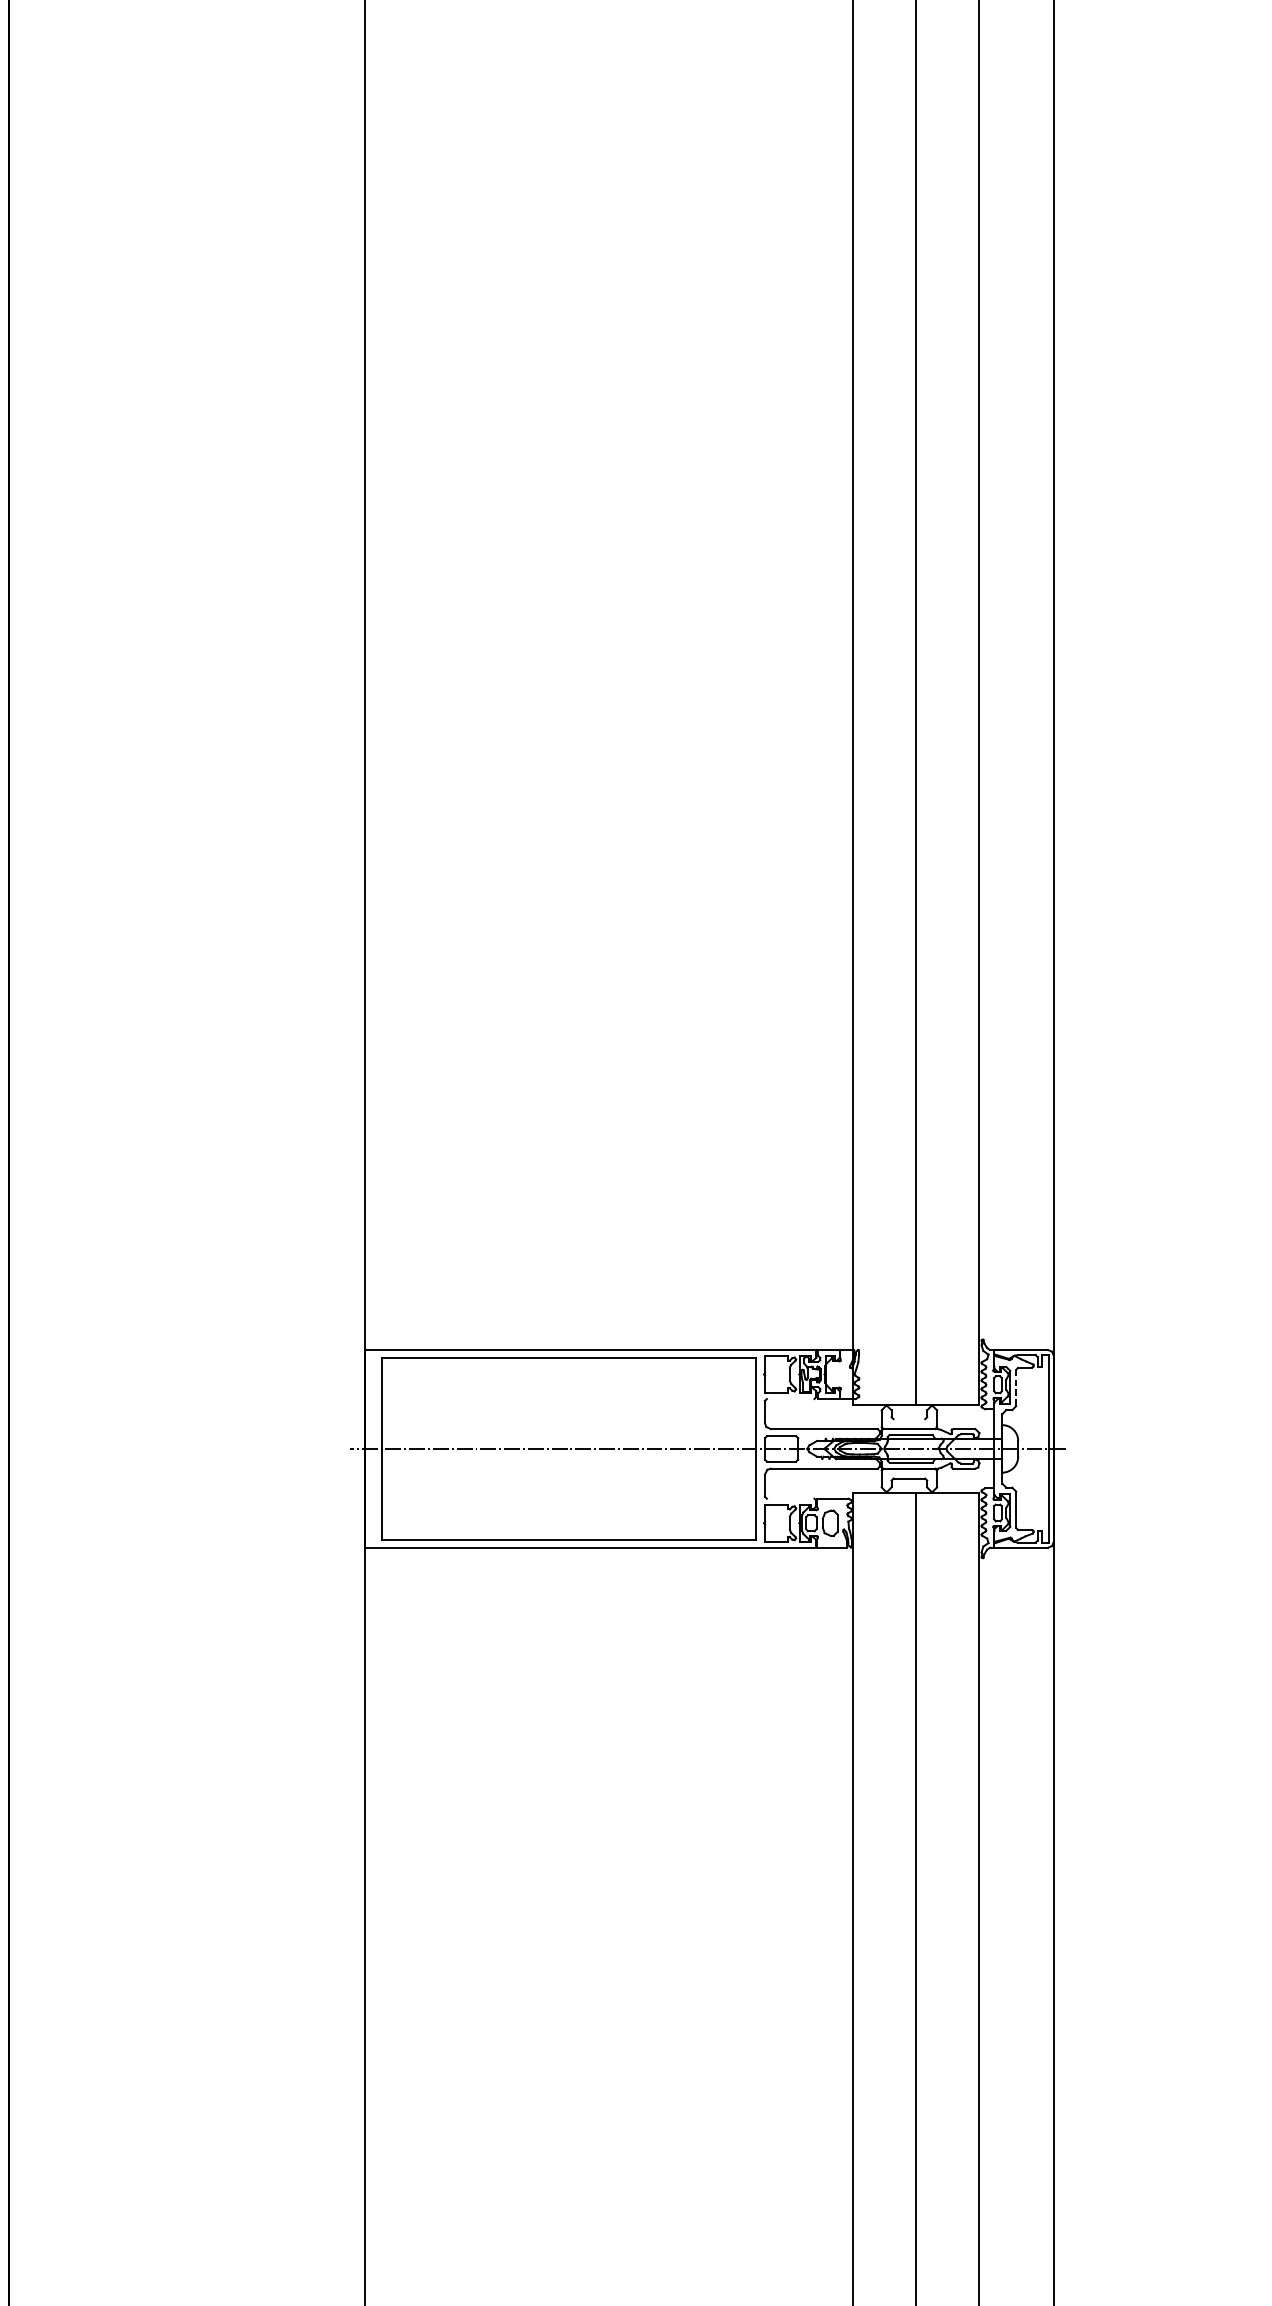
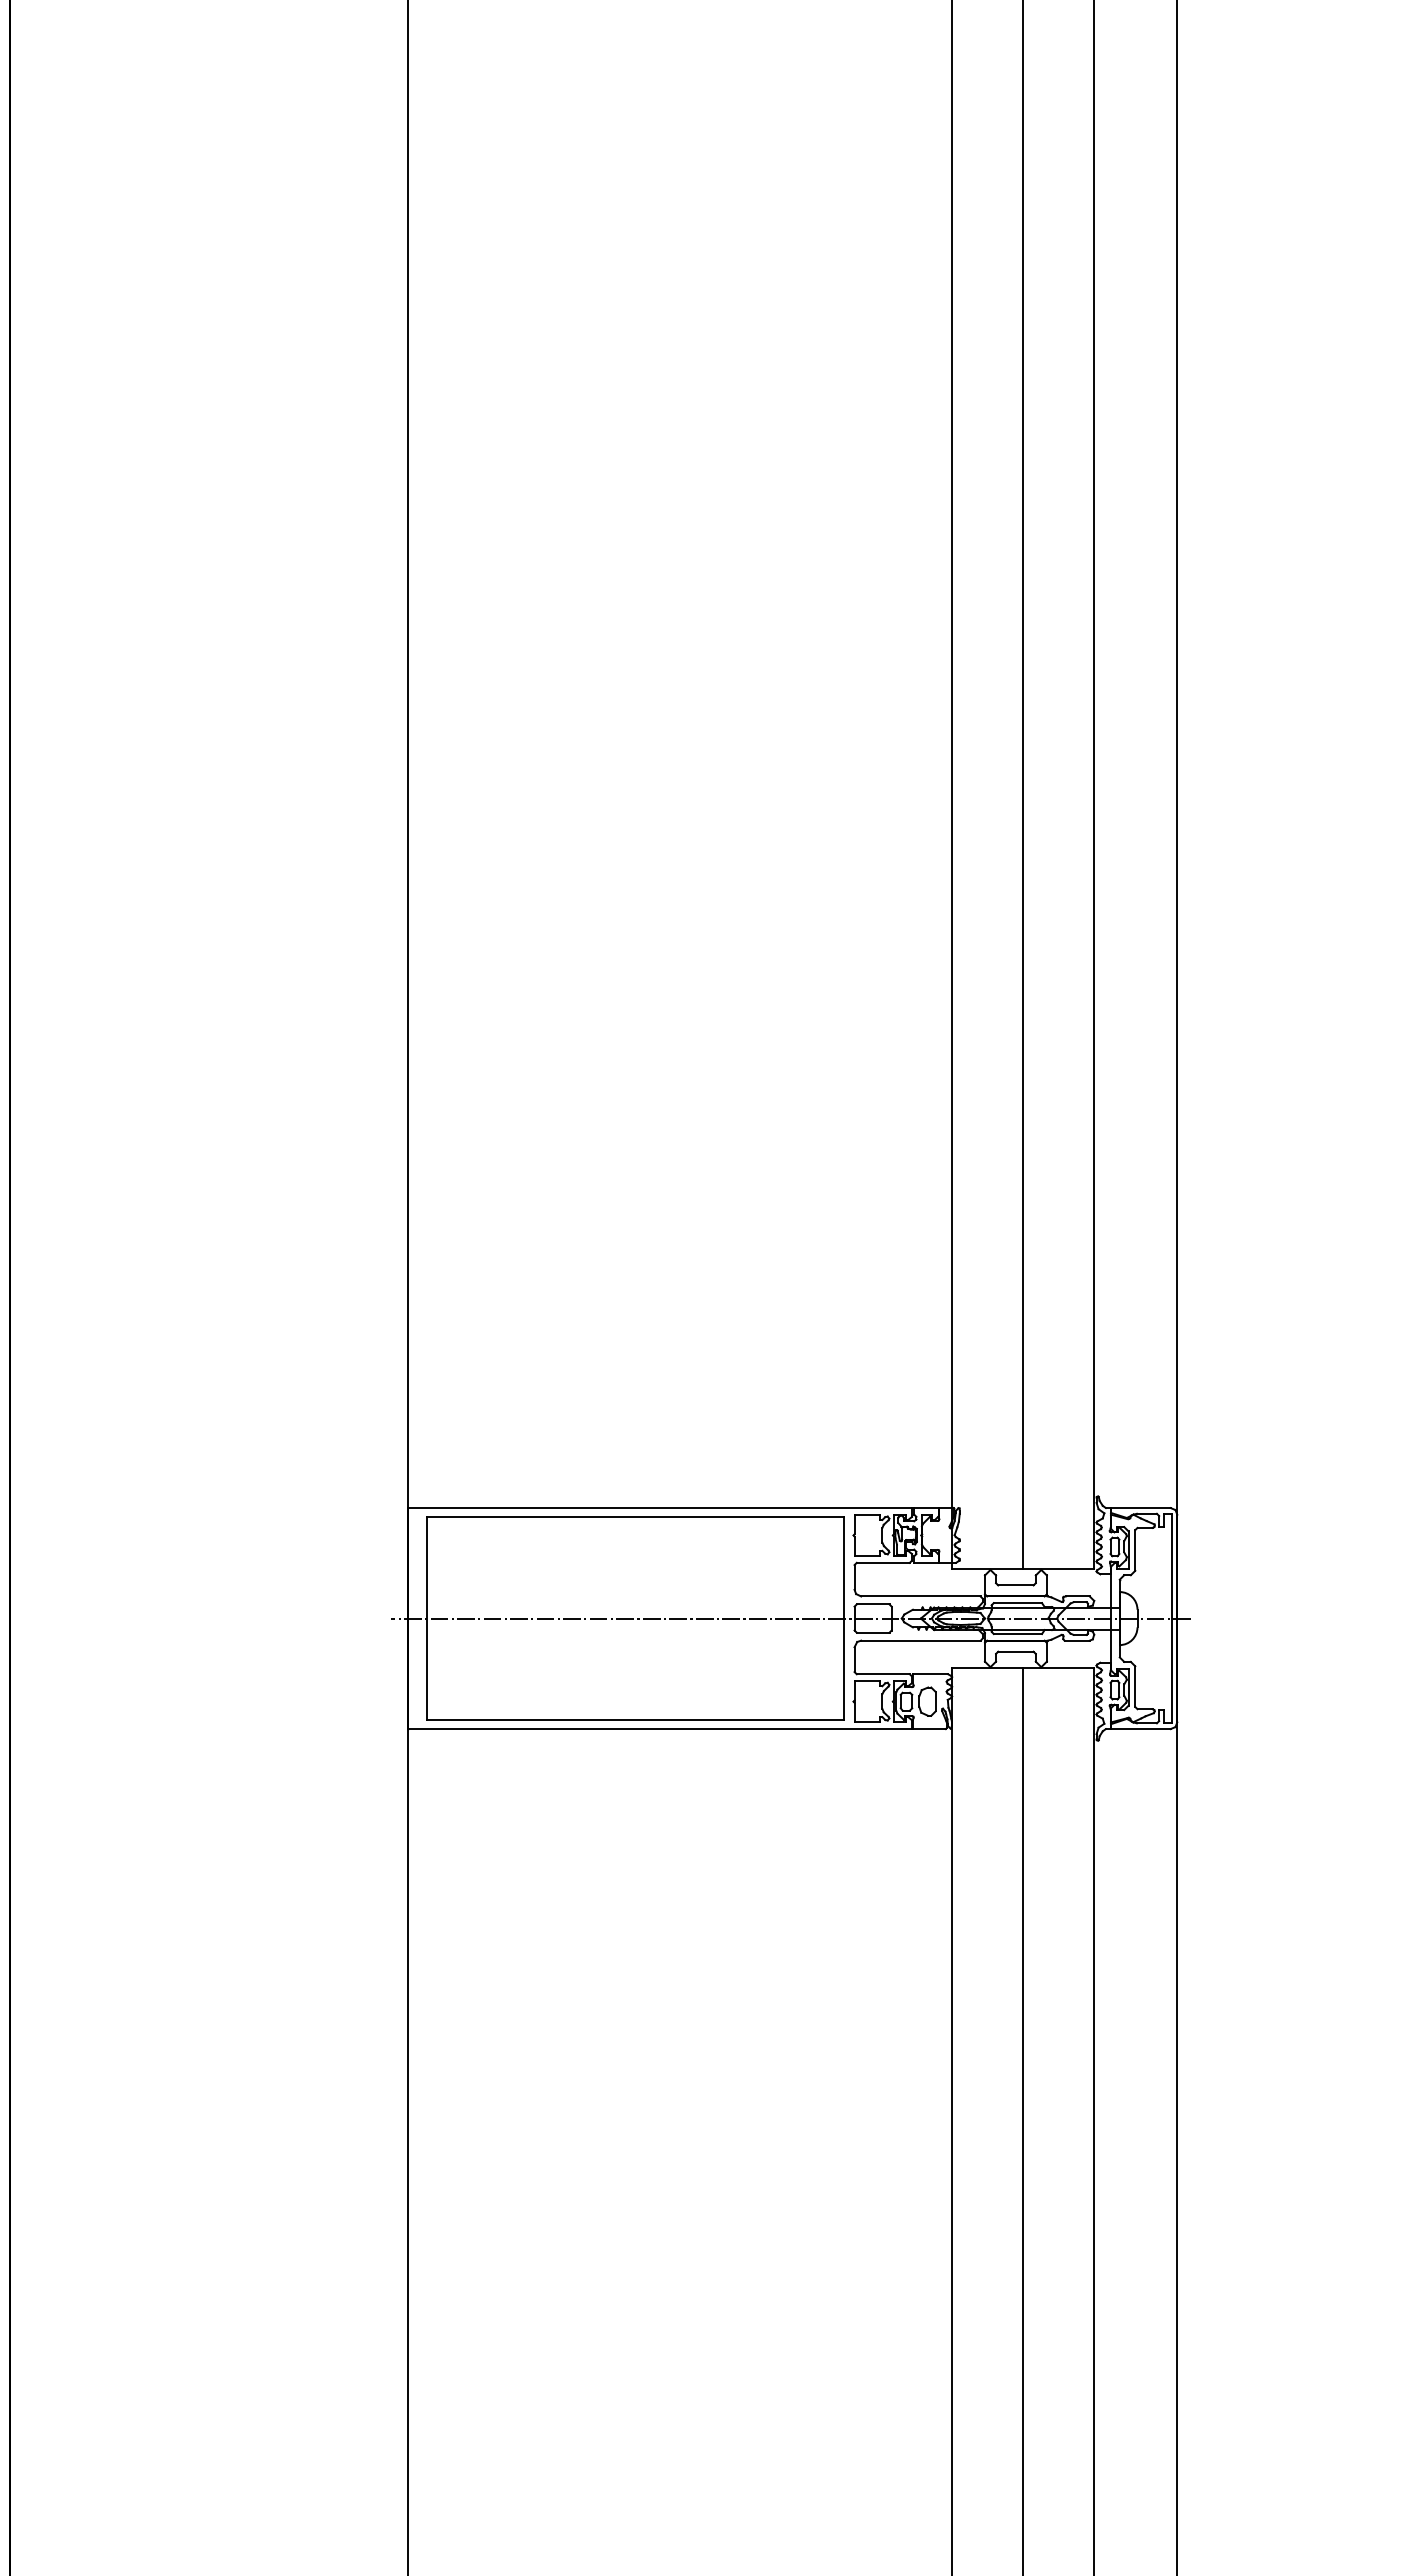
line: (1016, 1387) -> (1135, 1550), dashed -> solid
line: (789, 1398) -> (882, 1562), added
line: (909, 1419) -> (1015, 1585), added
line: (789, 1498) -> (882, 1674), added

